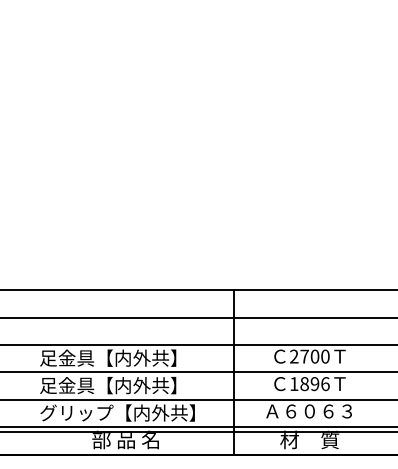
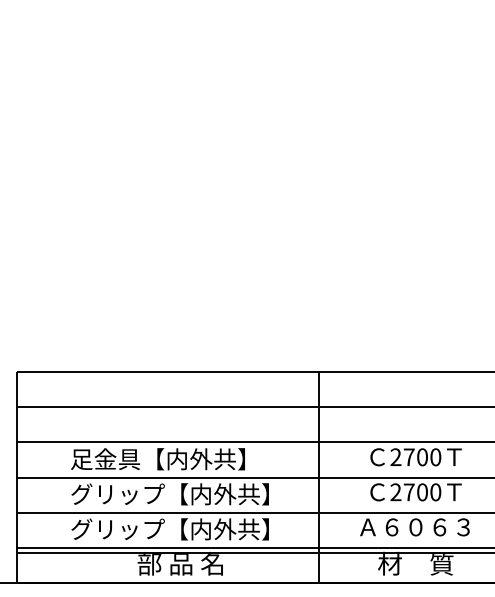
text: (309, 384) -> (415, 492), 1896 -> 2700
text: (117, 385) -> (169, 494), 足金具【内外共】 -> グリップ【内外共】

